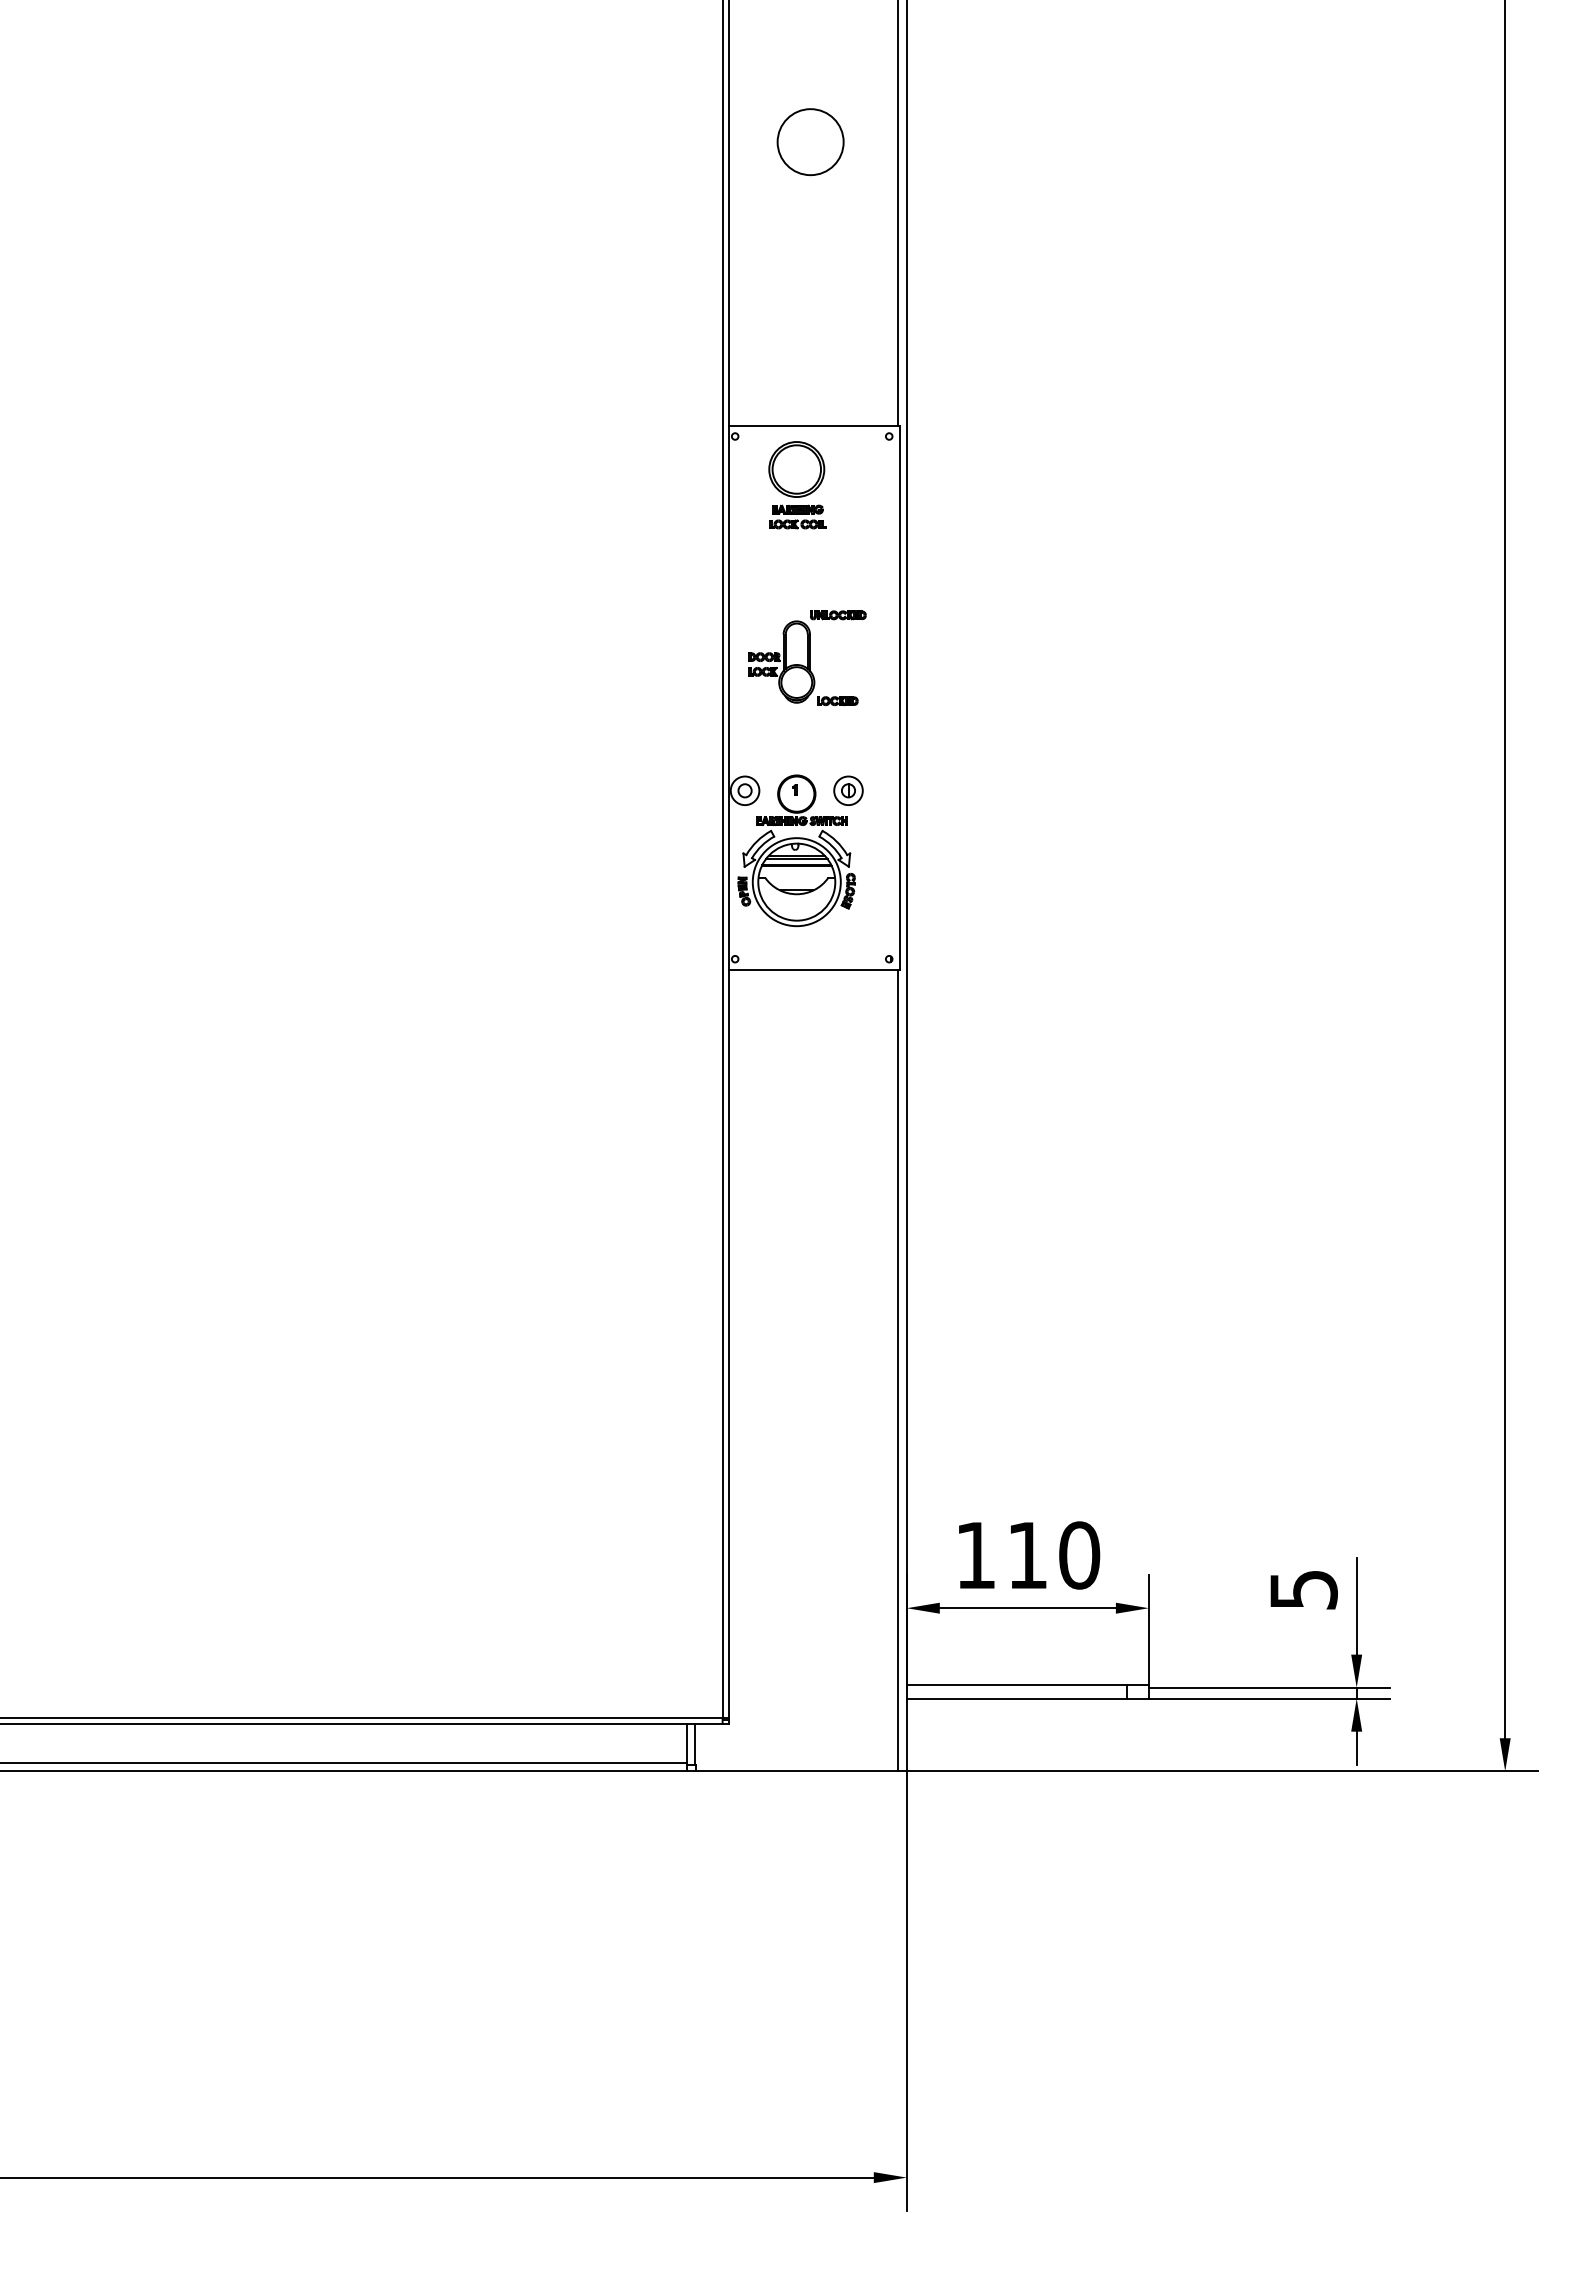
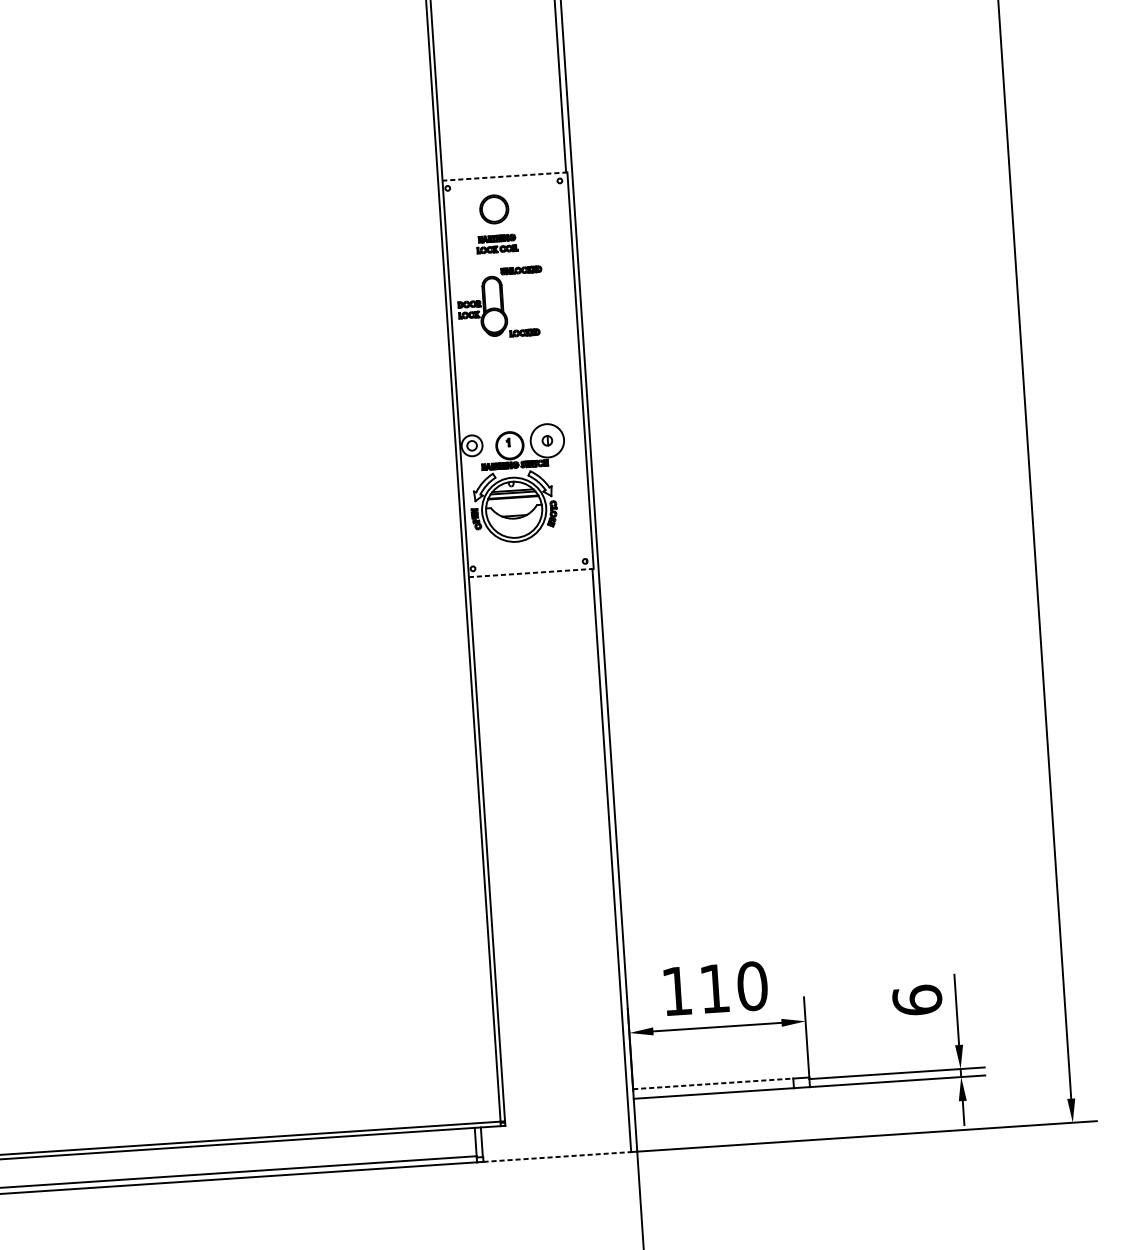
line: (814, 425) -> (504, 176), solid -> dashed
part: (796, 469) -> (494, 209), size x0.7
part: (807, 658) -> (500, 303), moved
circle: (848, 790) -> (547, 440), size x1.6
line: (814, 970) -> (531, 573), solid -> dashed
text: (1303, 1589) -> (917, 1000), 5 -> 6
line: (1017, 1685) -> (713, 1083), solid -> dashed
line: (797, 1771) -> (557, 1157), solid -> dashed

